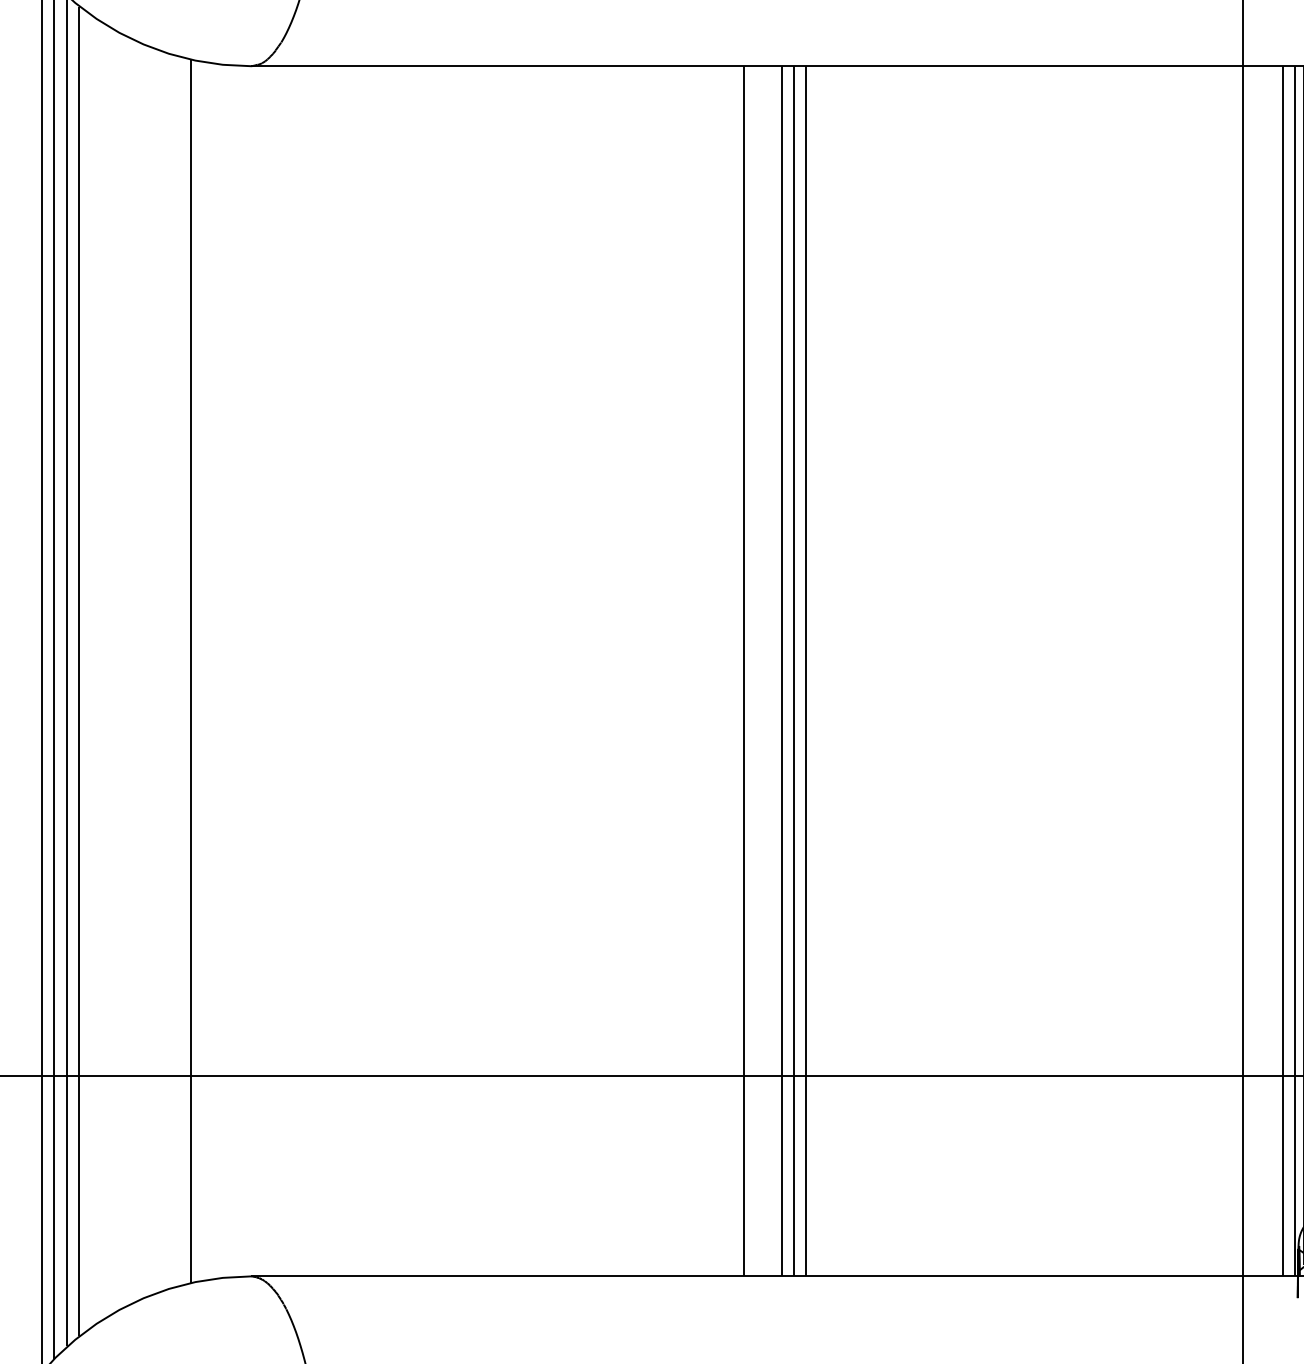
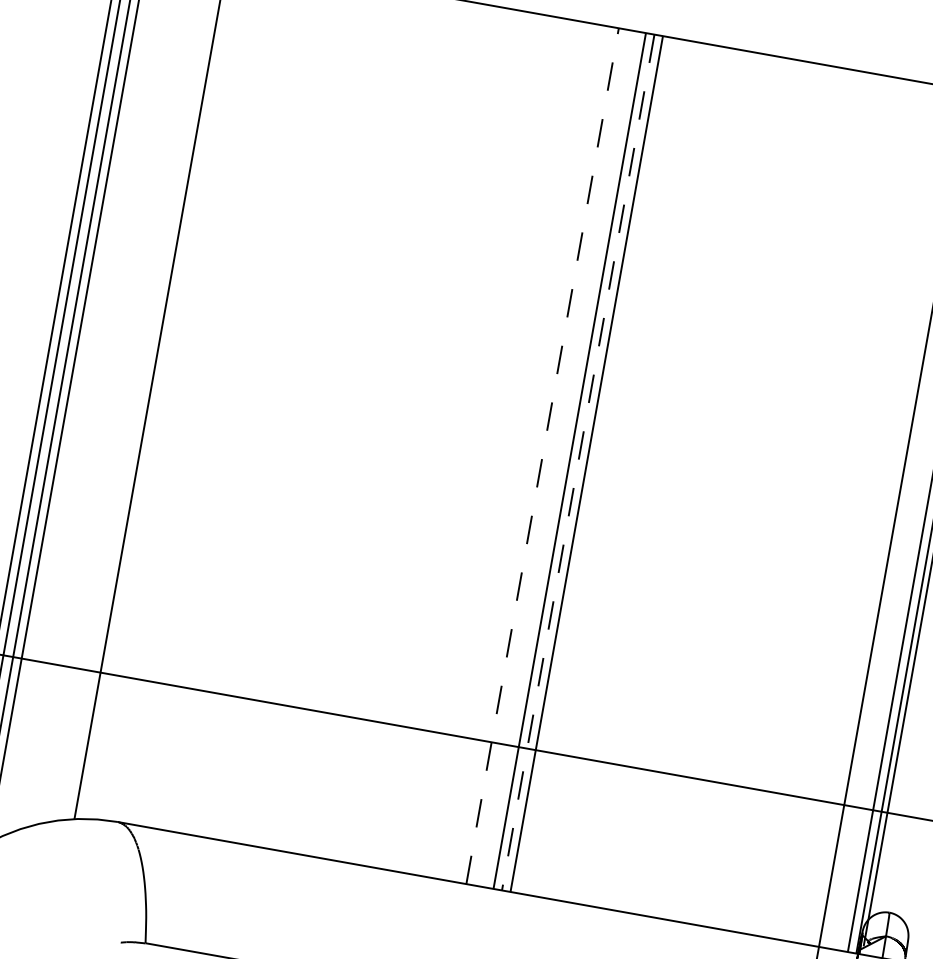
line: (743, 670) -> (542, 455), solid -> dashed
line: (794, 671) -> (578, 462), solid -> dashed

